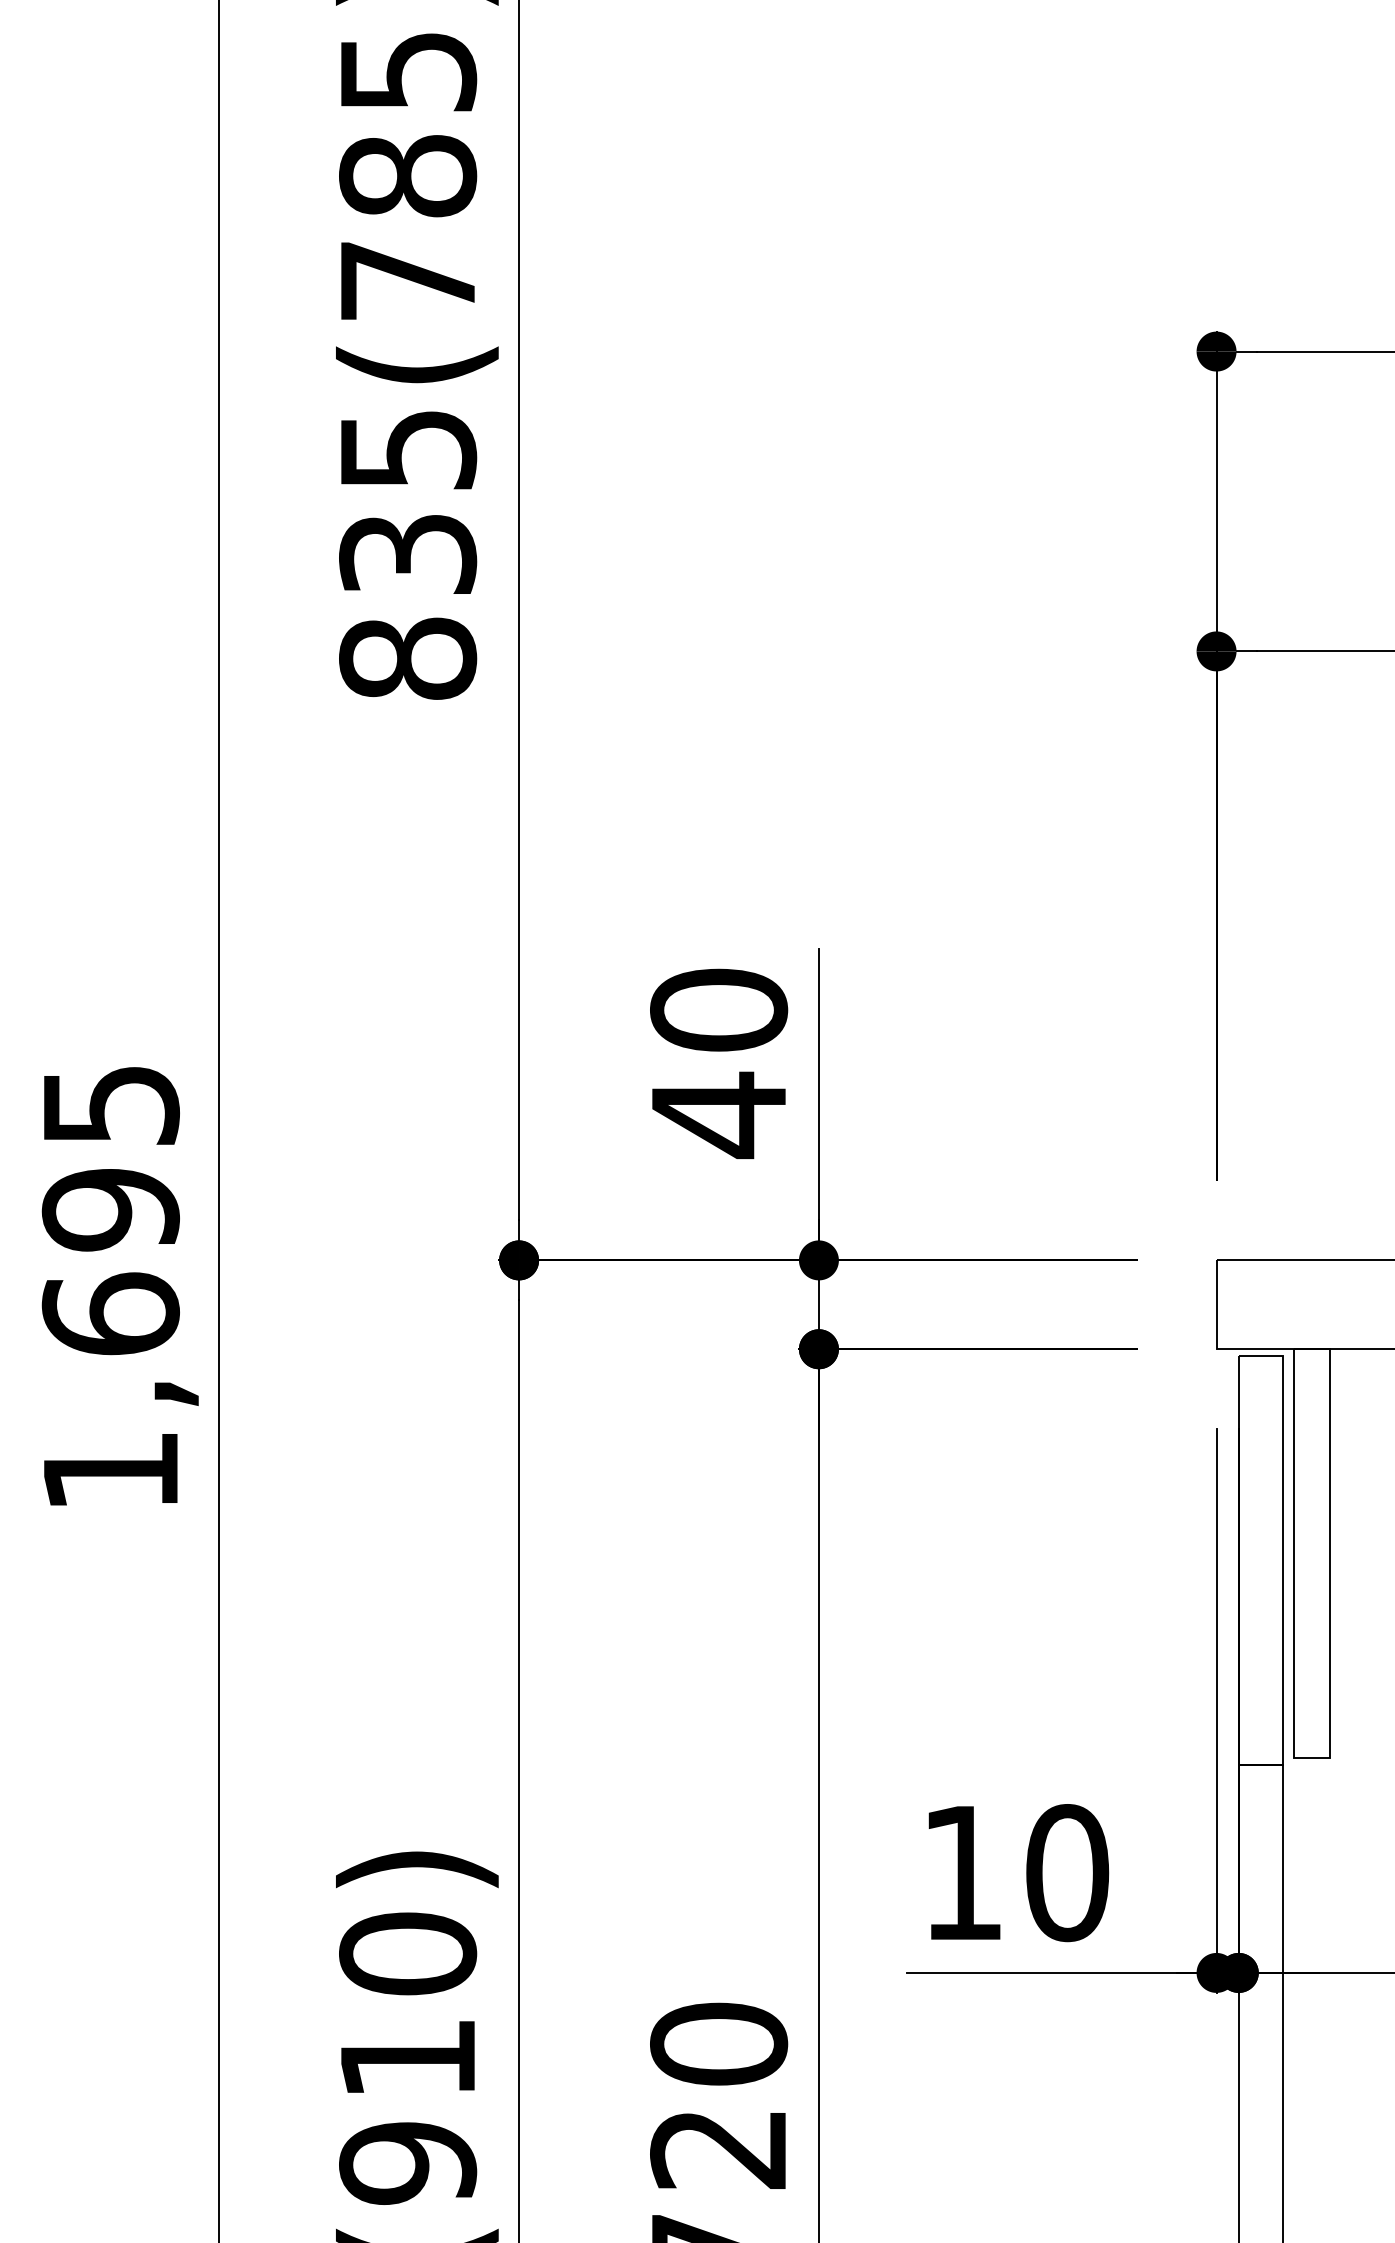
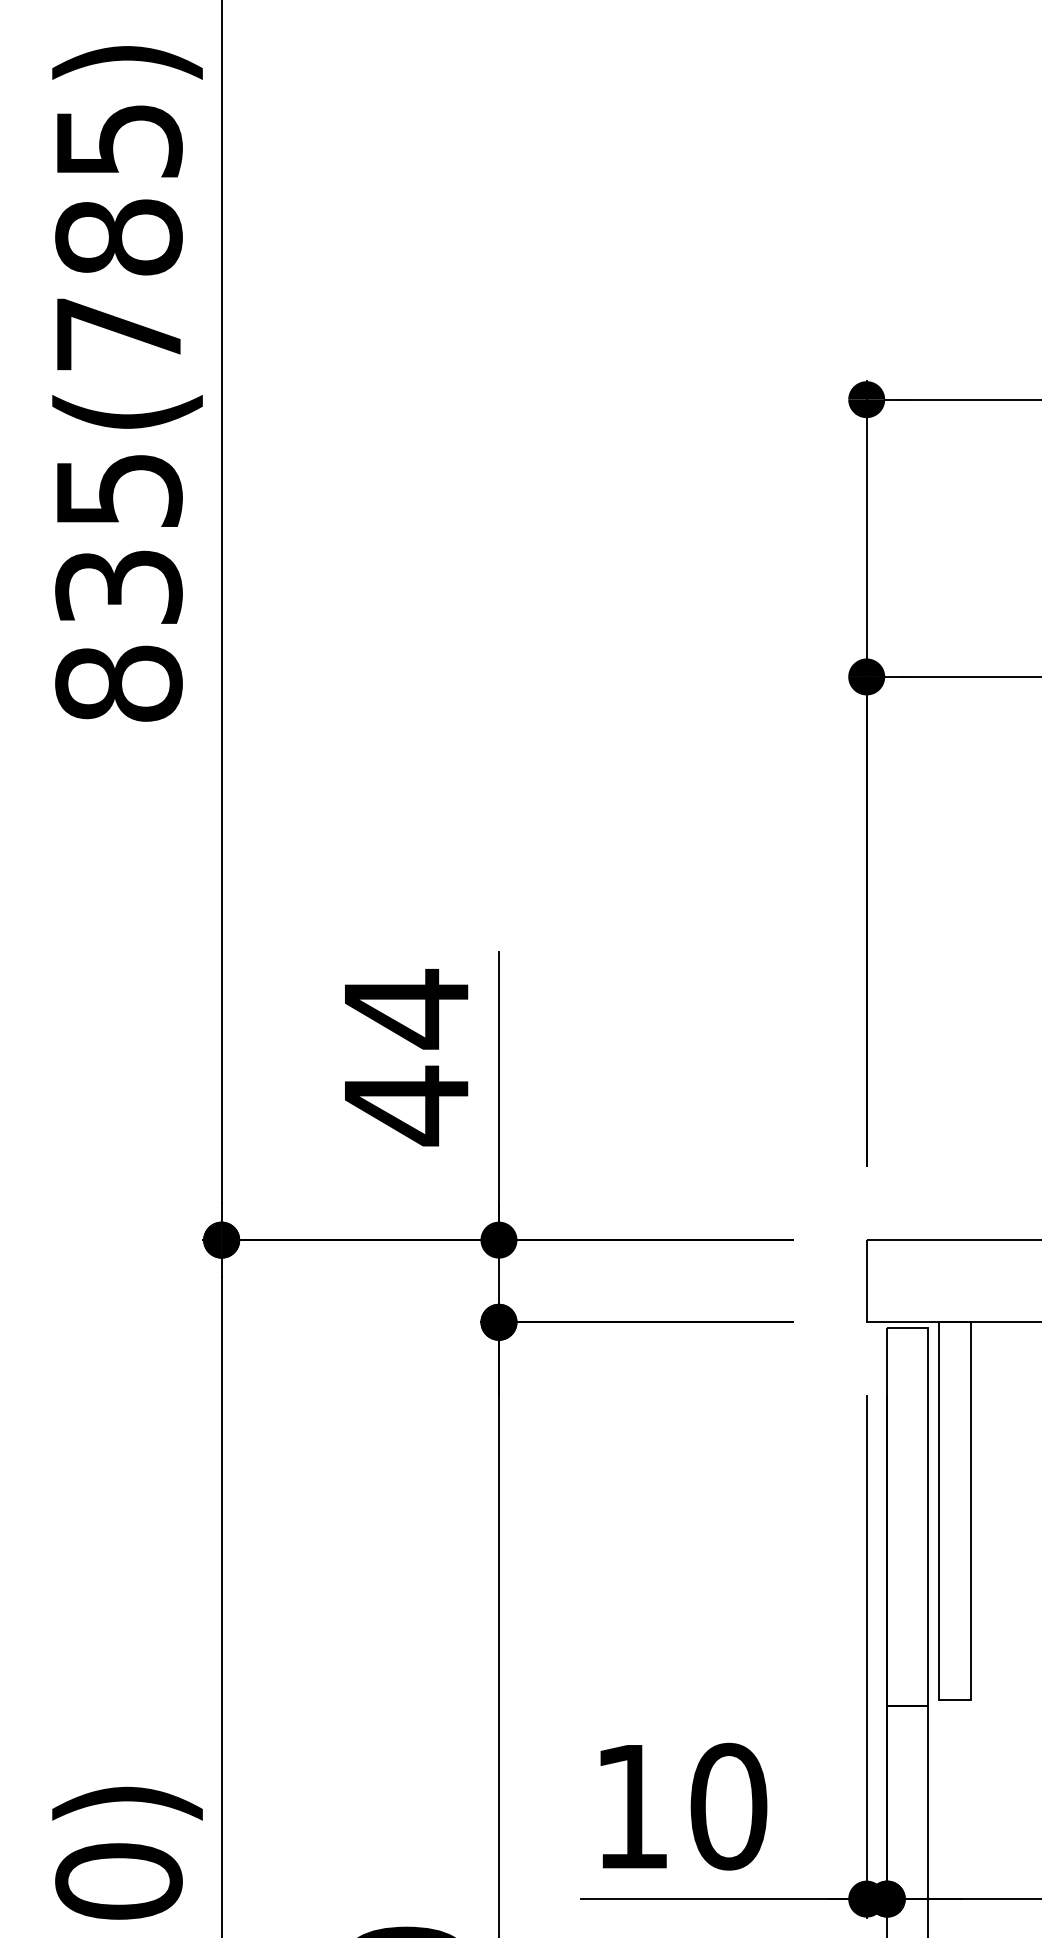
text: (719, 1010) -> (407, 1009), 40 -> 44

